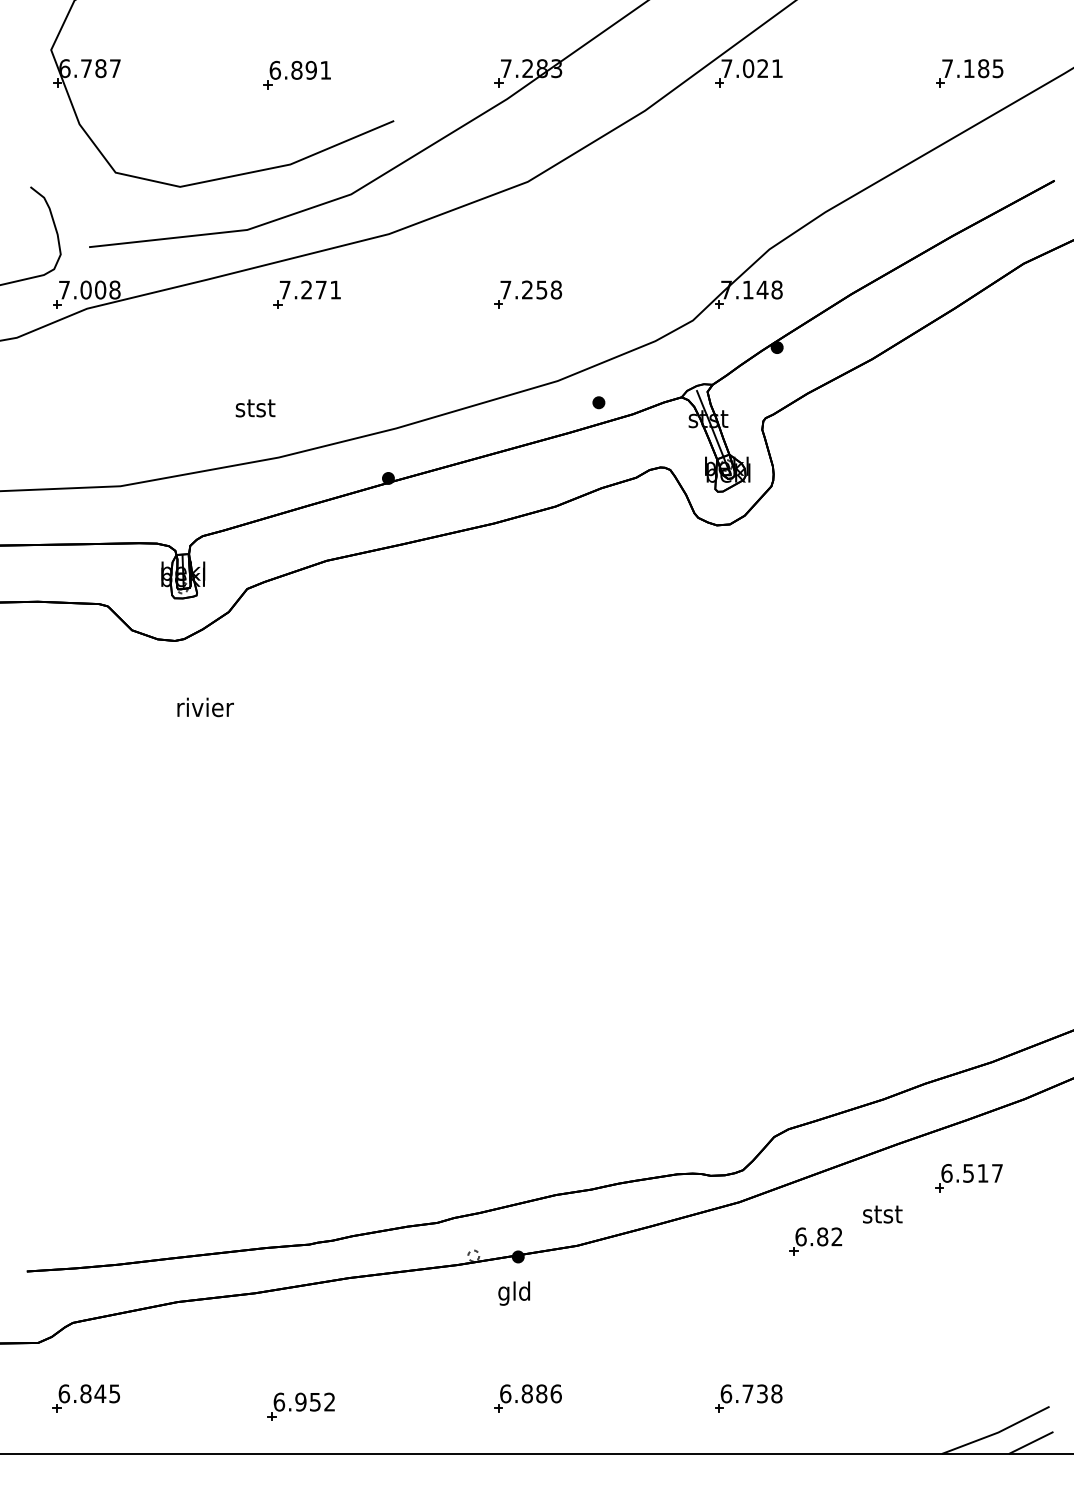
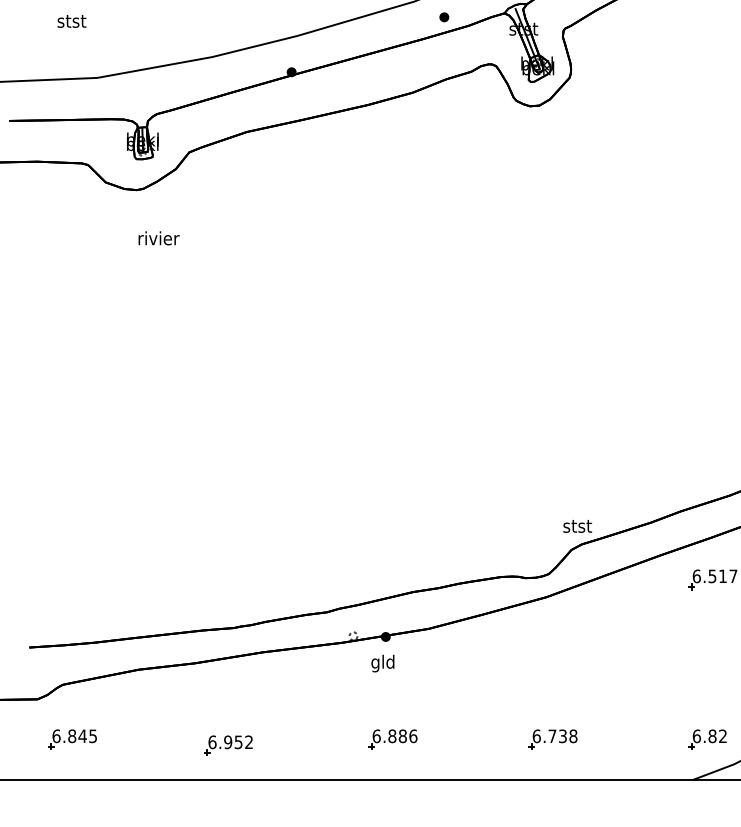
text: (255, 408) -> (71, 21), moved
text: (882, 1214) -> (577, 526), moved
part: (815, 1241) -> (707, 739), moved

